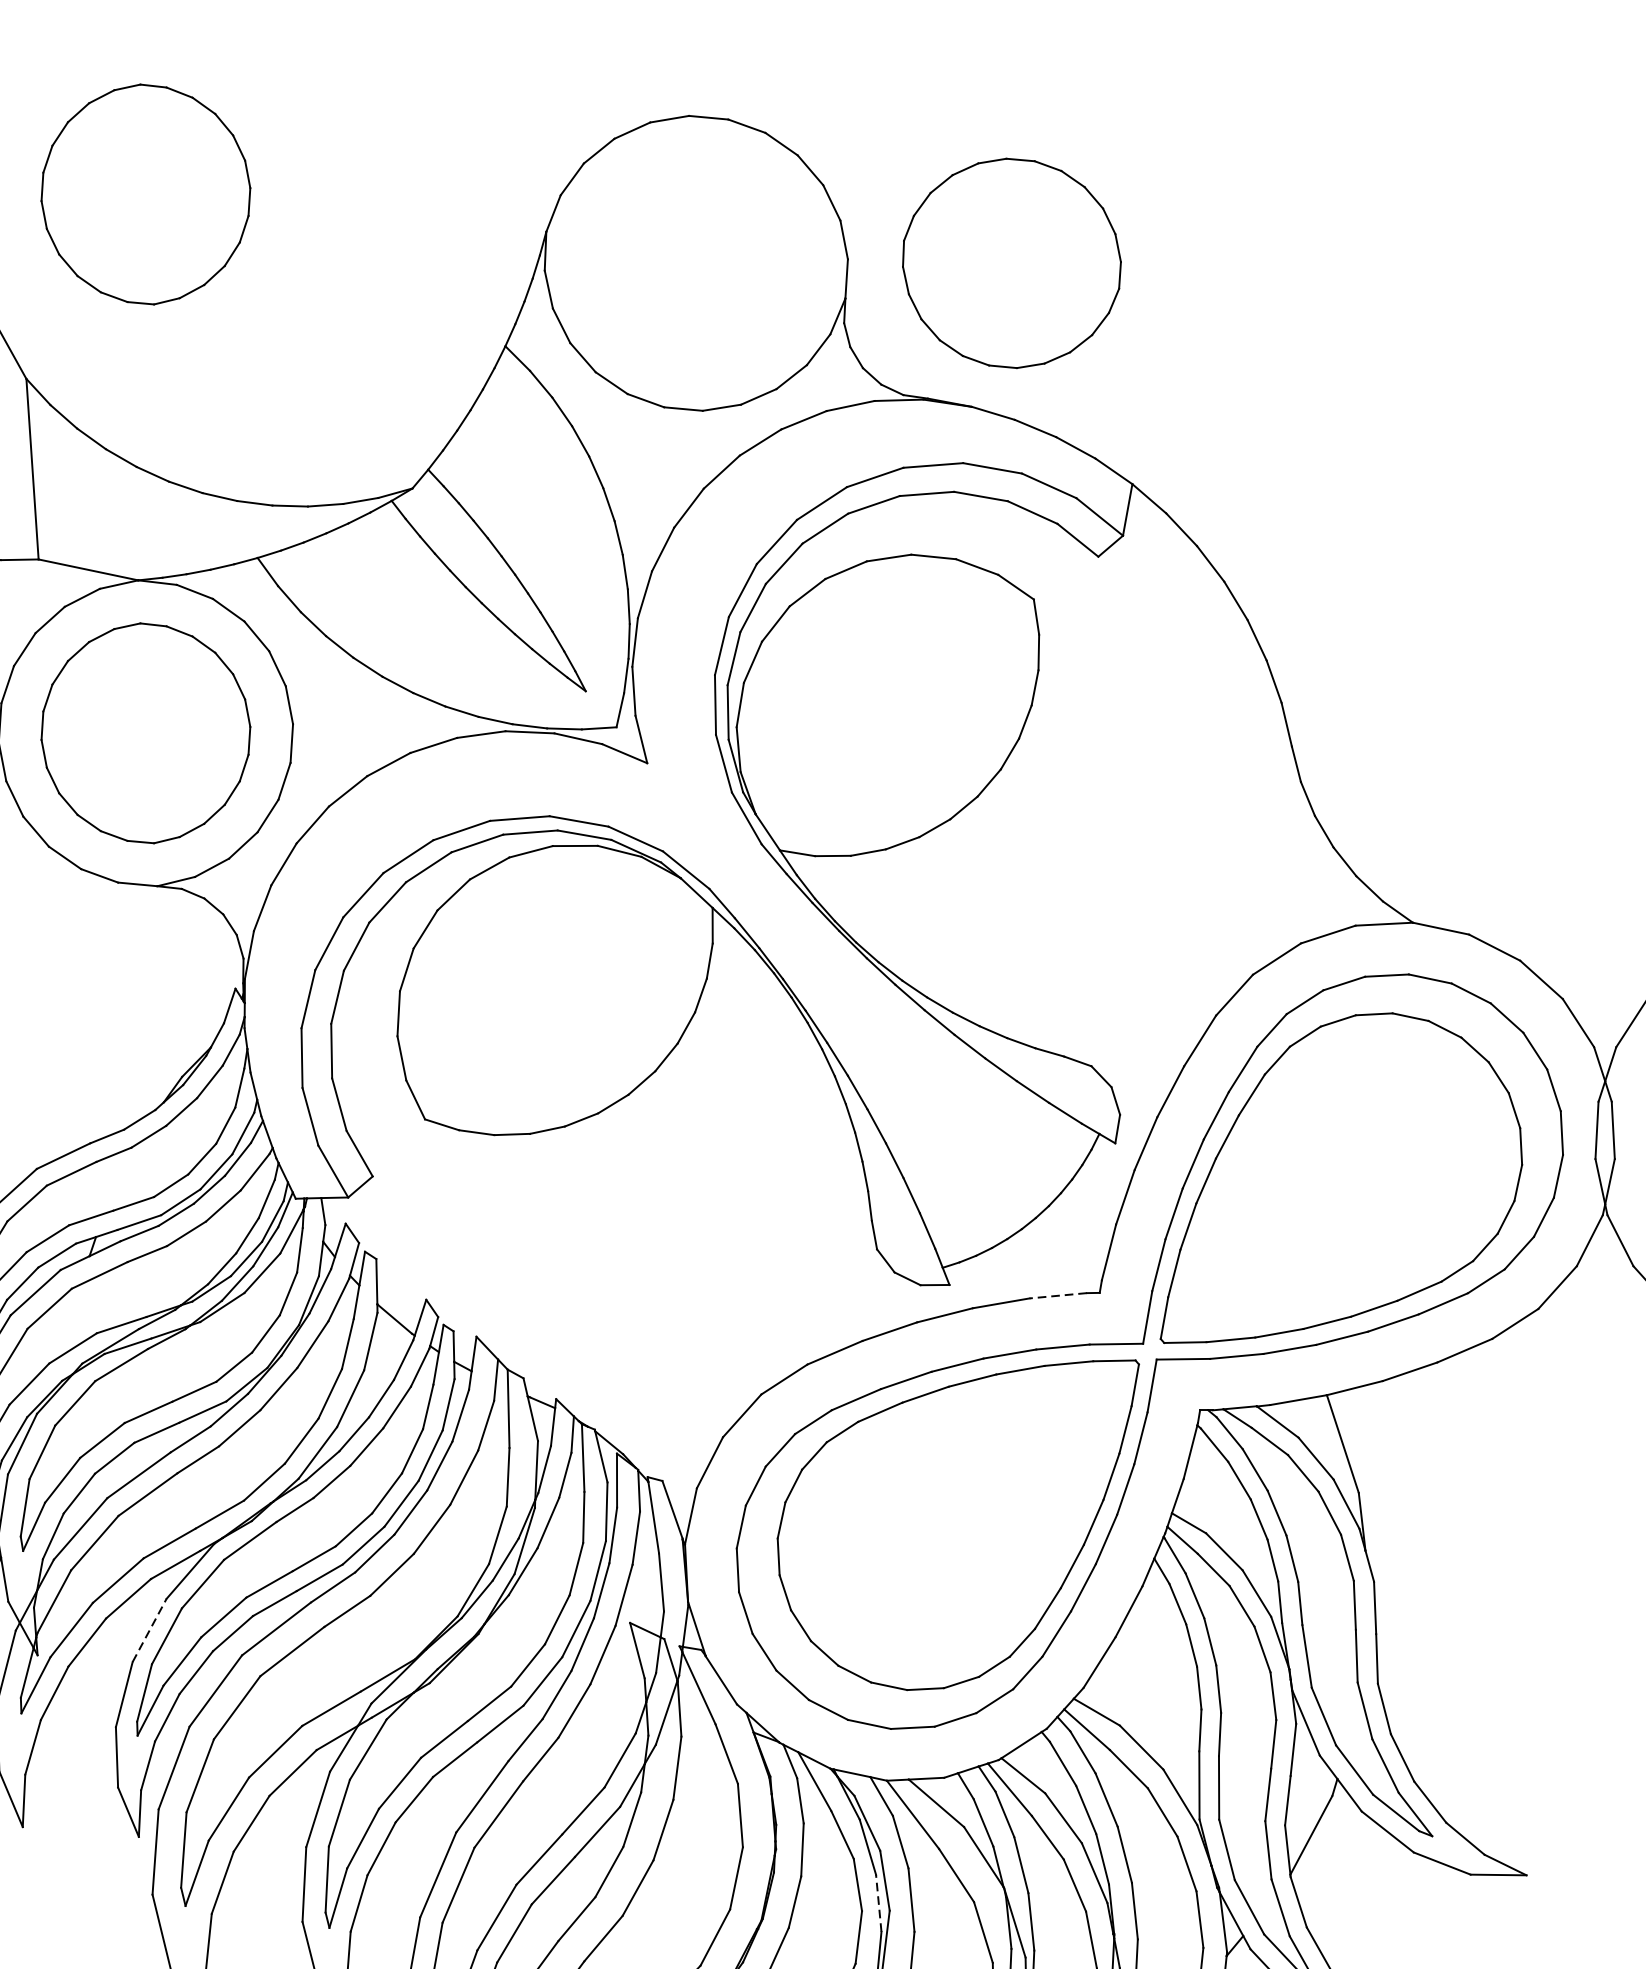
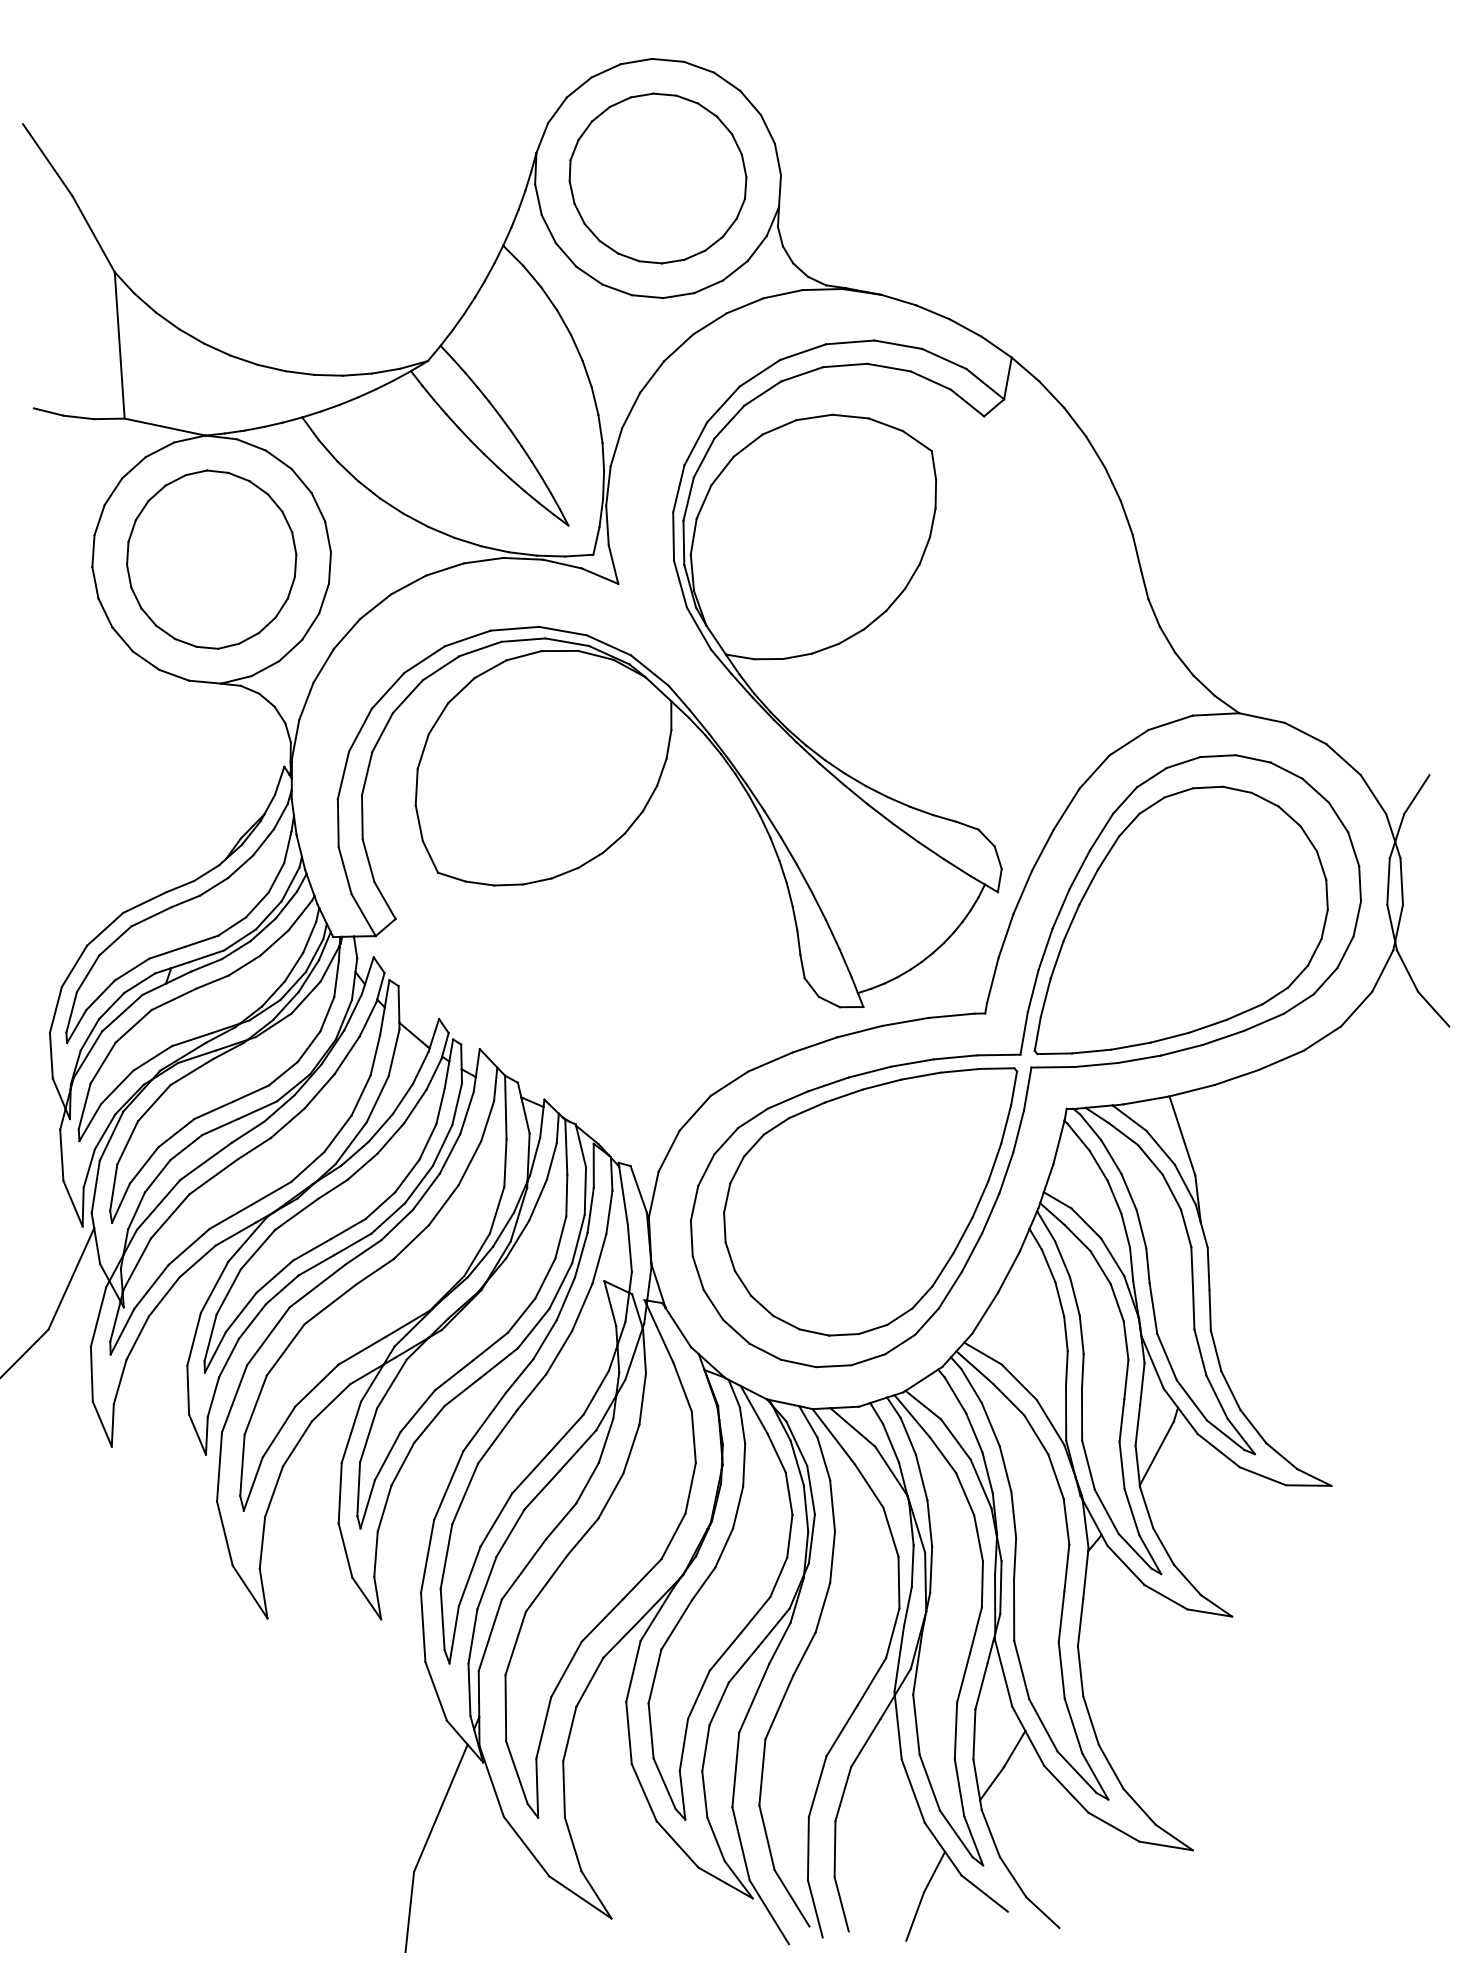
part: (145, 194) -> (211, 122), removed
part: (1011, 263) -> (657, 178), moved
line: (1058, 1295) -> (951, 1015), dashed -> solid
line: (149, 1629) -> (214, 1286), dashed -> solid
line: (878, 1903) -> (805, 1508), dashed -> solid

